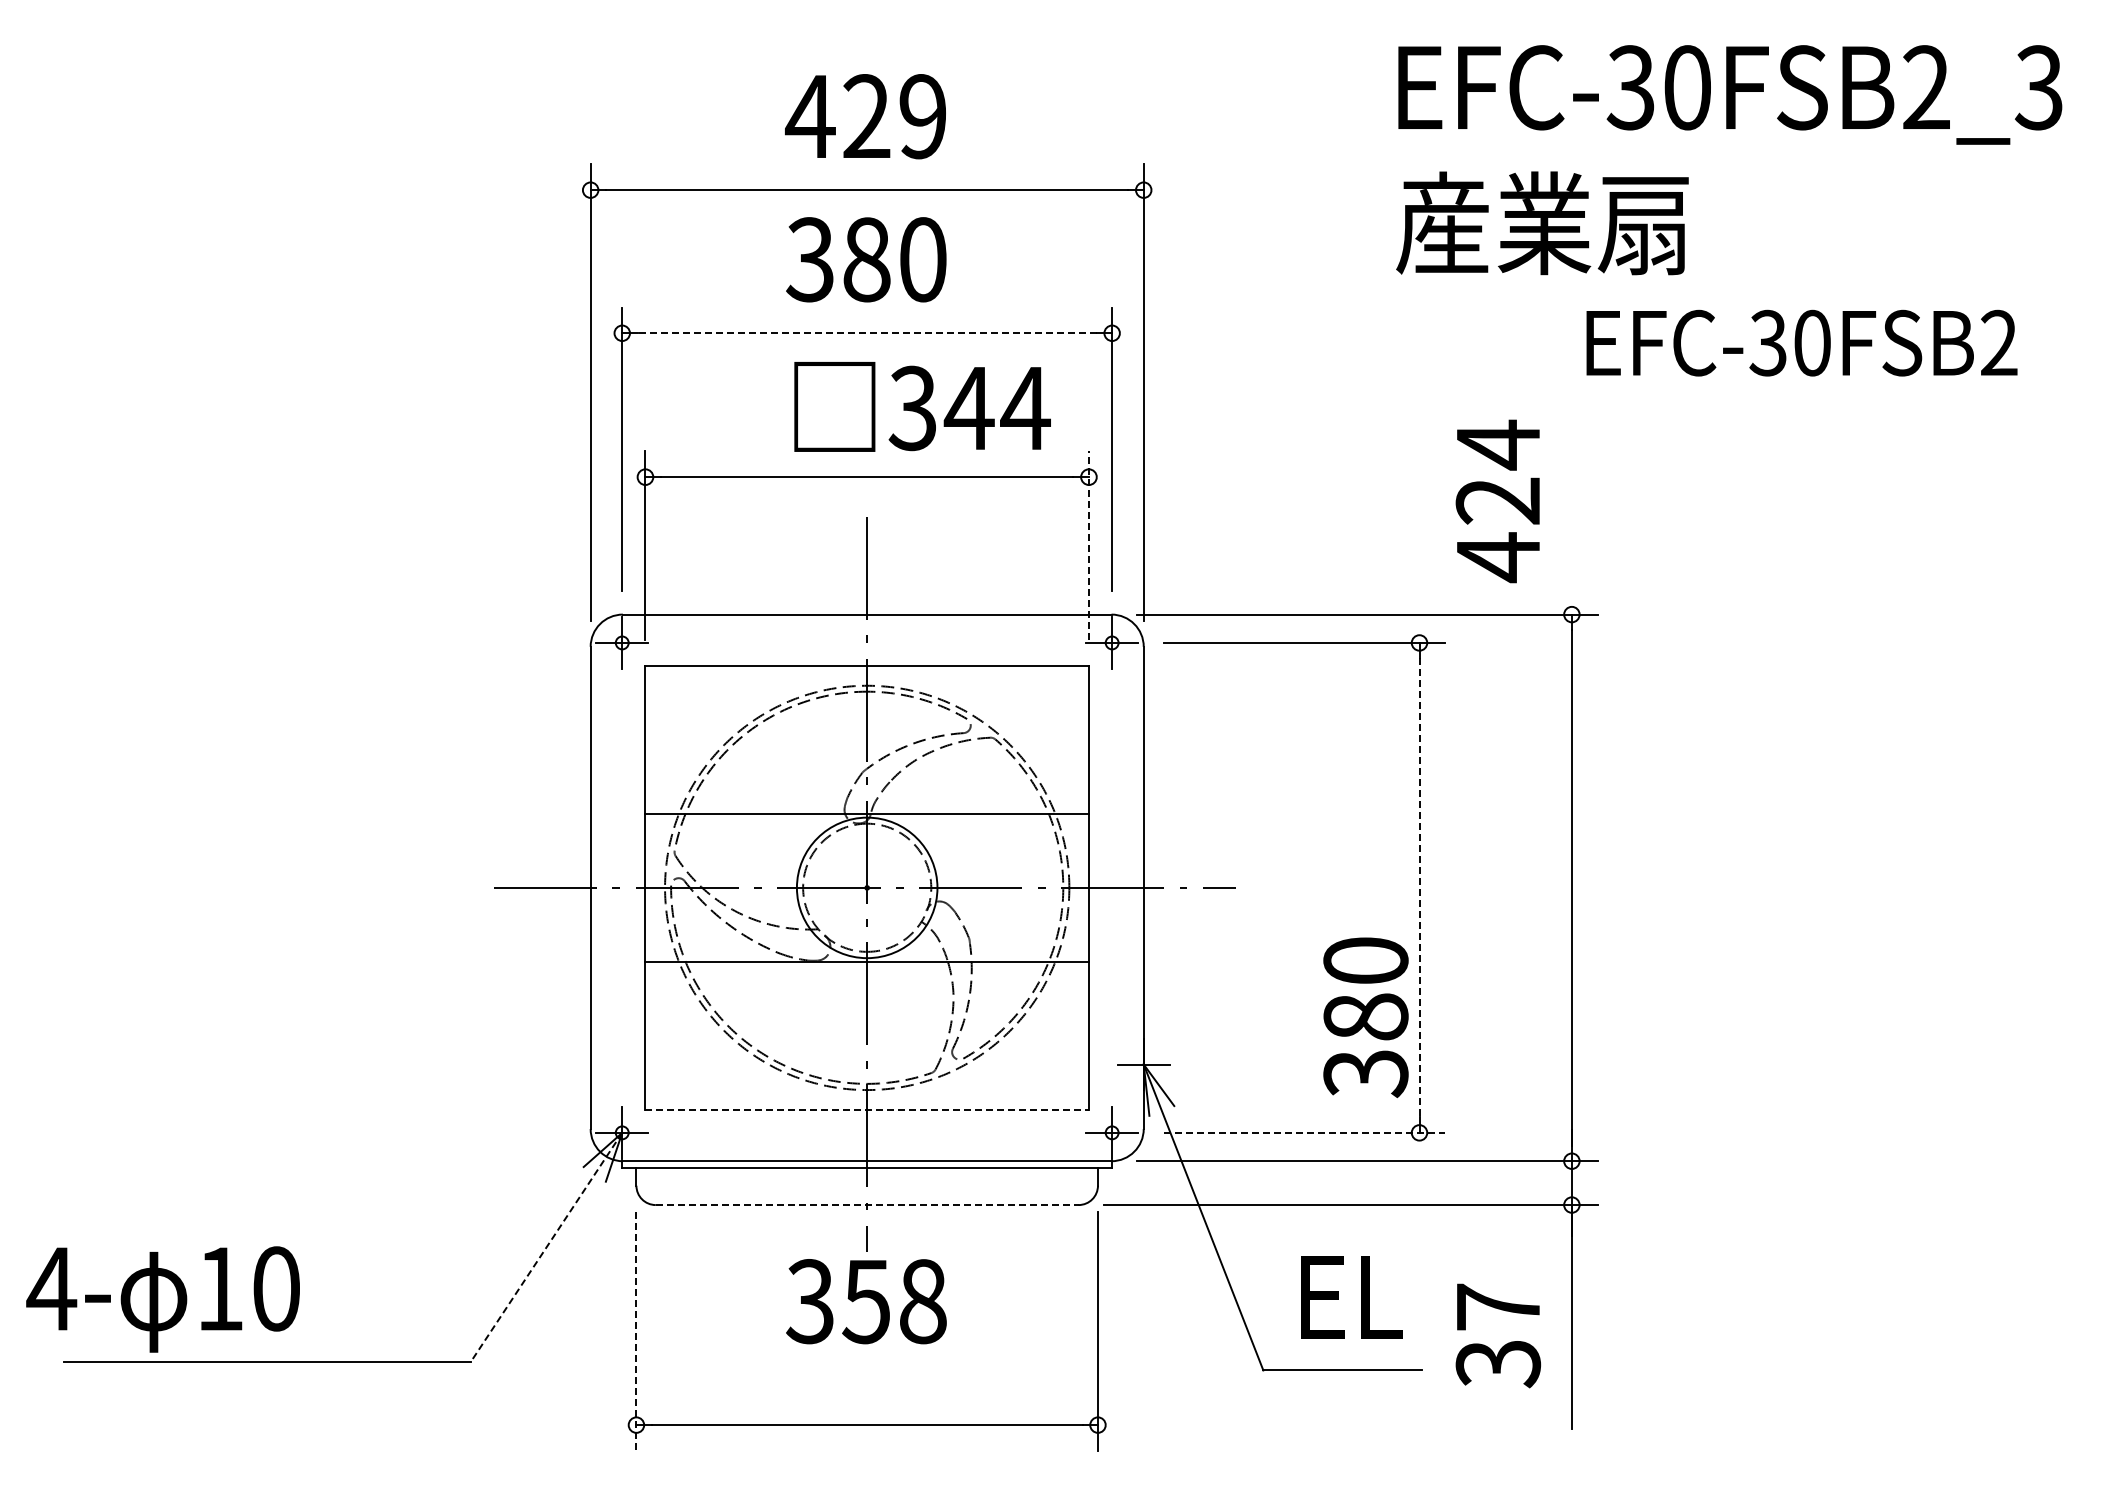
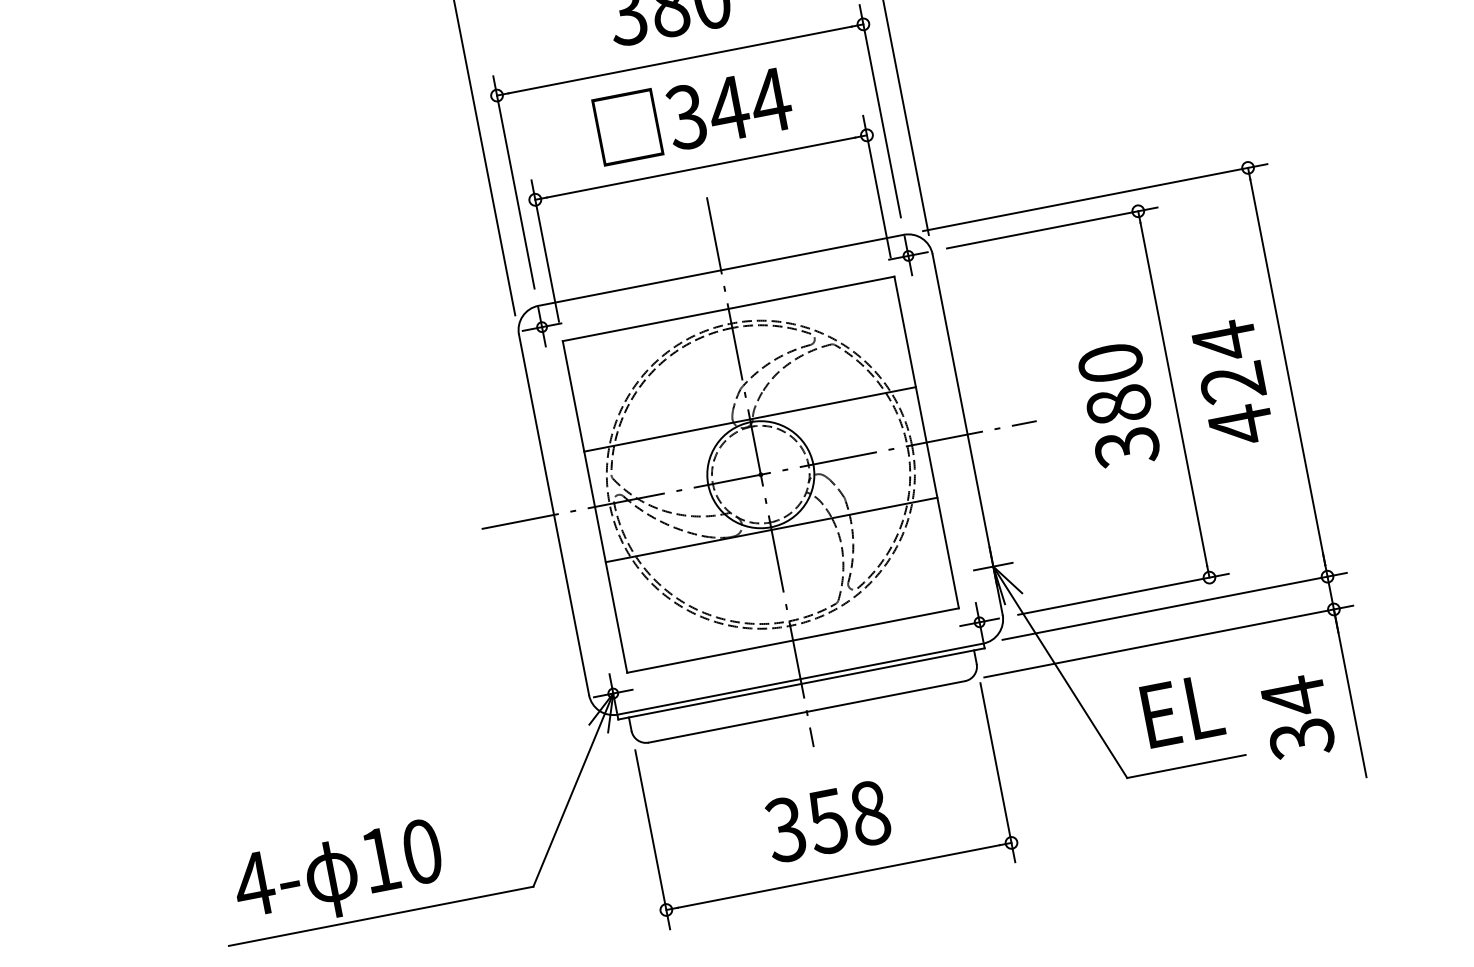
line: (866, 333) -> (679, 60), dashed -> solid
text: (922, 406) -> (693, 114), moved
text: (1497, 501) -> (1232, 383), moved
line: (1088, 545) -> (876, 186), dashed -> solid
line: (1419, 888) -> (1173, 394), dashed -> solid
text: (1365, 1017) -> (1118, 405), moved
line: (867, 1109) -> (793, 640), dashed -> solid
line: (1304, 1132) -> (1123, 594), dashed -> solid
line: (867, 1205) -> (807, 712), dashed -> solid
line: (546, 1247) -> (573, 790), dashed -> solid
text: (162, 1299) -> (338, 876), moved
text: (866, 1301) -> (827, 821), moved
text: (1498, 1307) -> (1293, 696), 37 -> 34
line: (636, 1331) -> (652, 839), dashed -> solid

